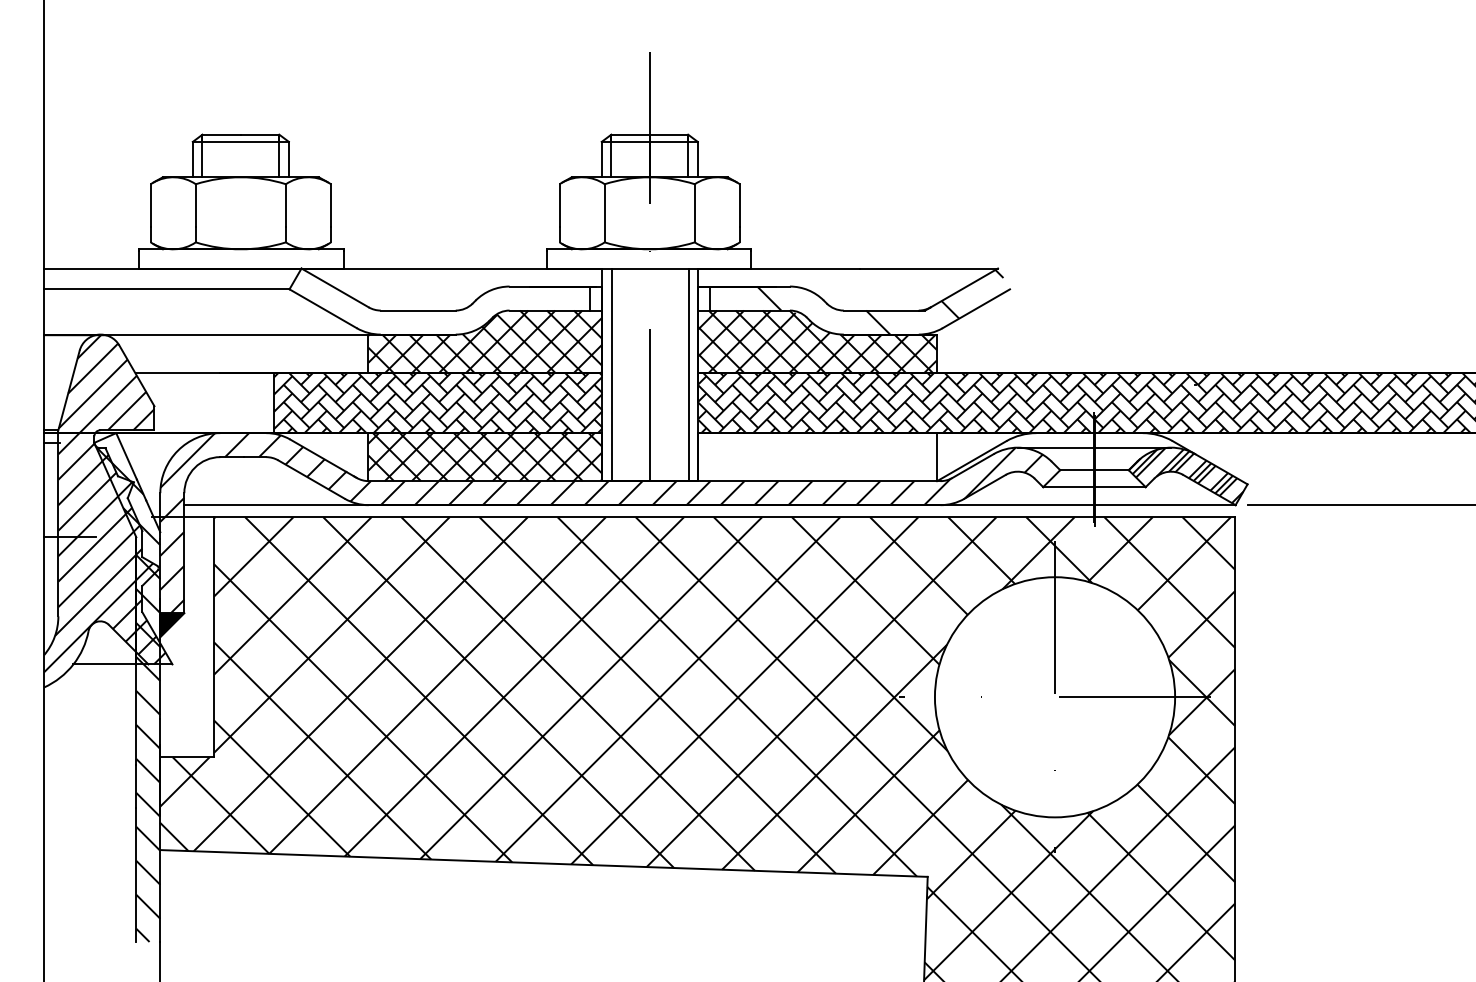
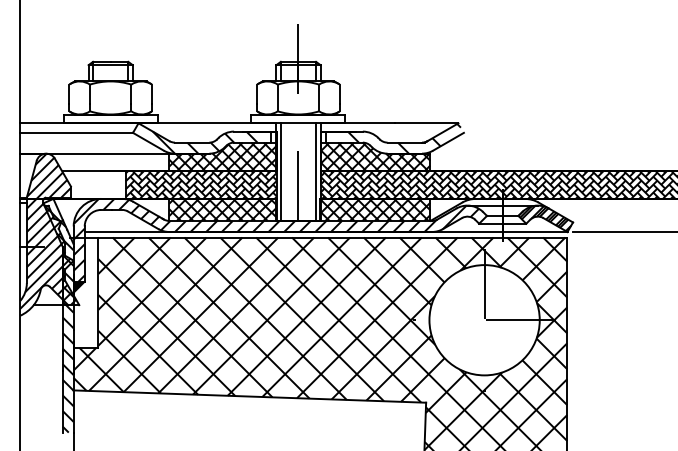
hatch: (460, 310) -> (211, 142), added
hatch: (817, 456) -> (375, 209), added

